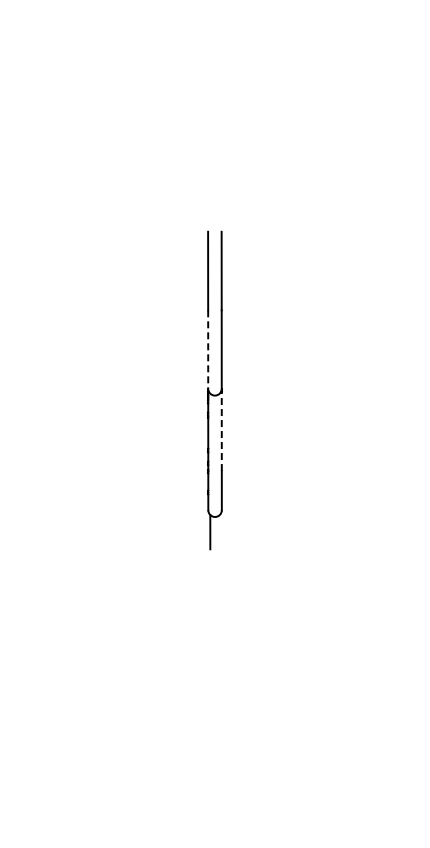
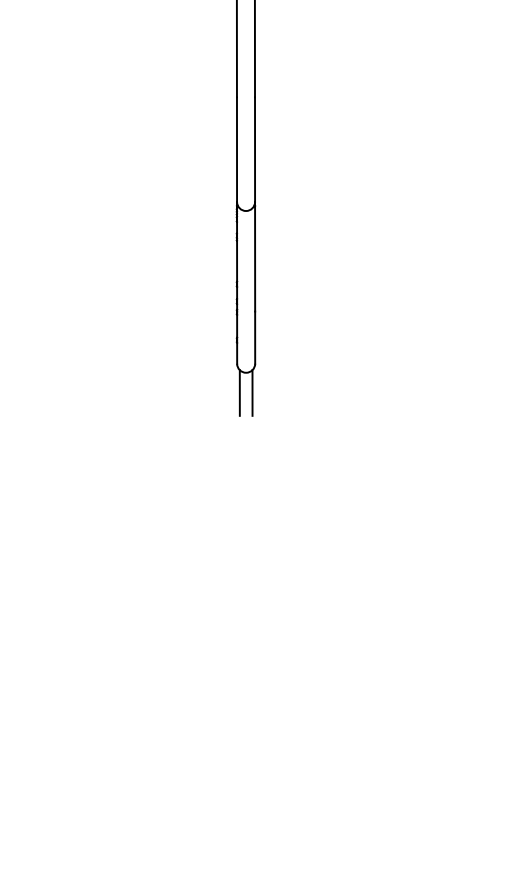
line: (208, 350) -> (237, 150), dashed -> solid
line: (221, 431) -> (254, 258), dashed -> solid
line: (219, 532) -> (252, 393), added

